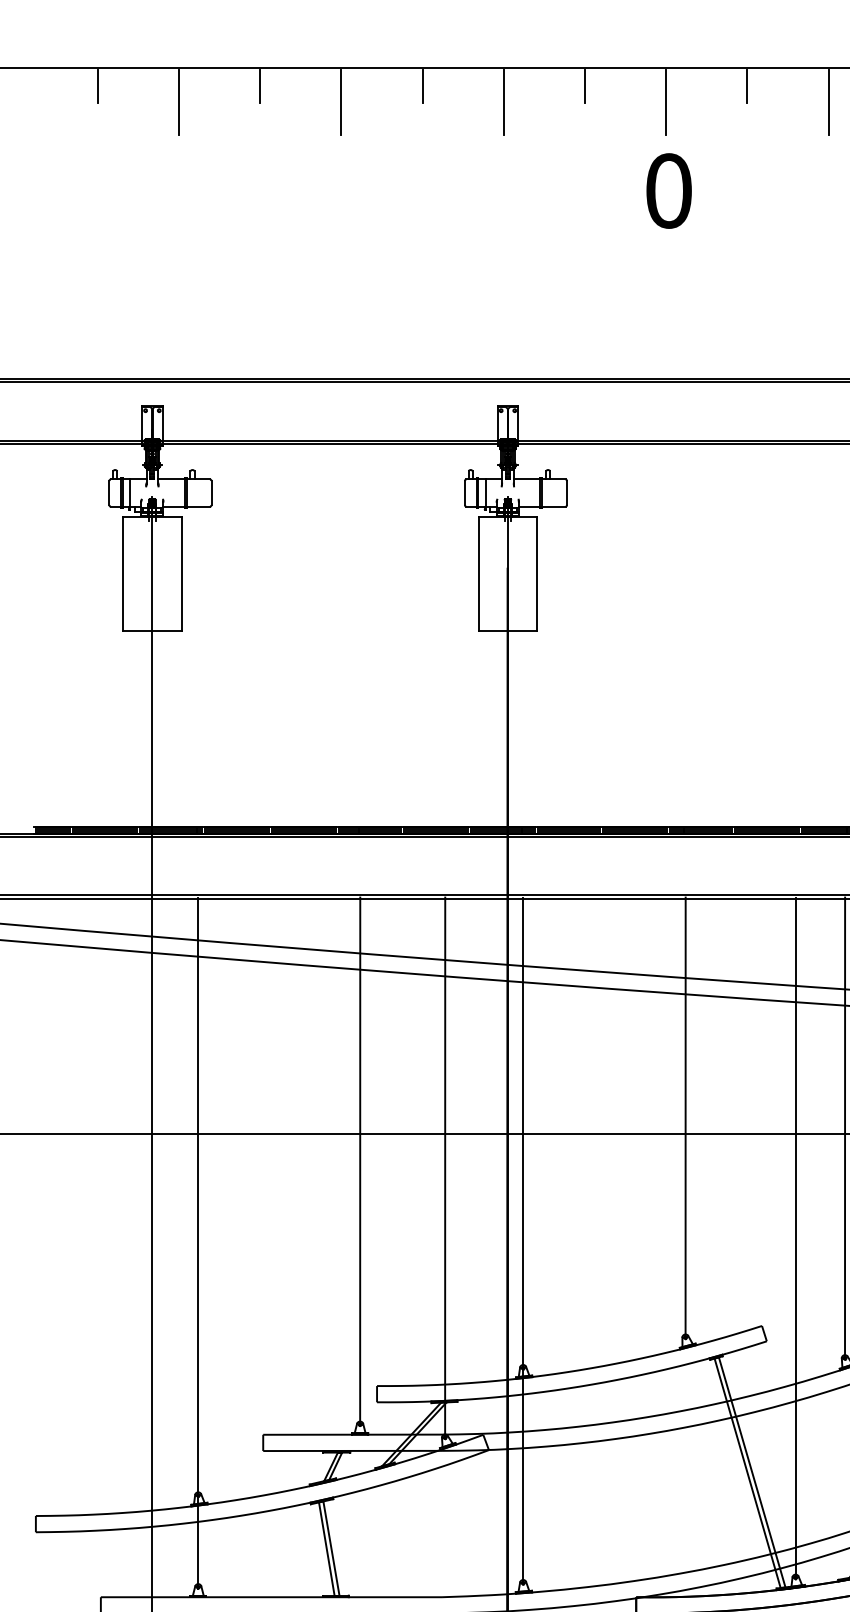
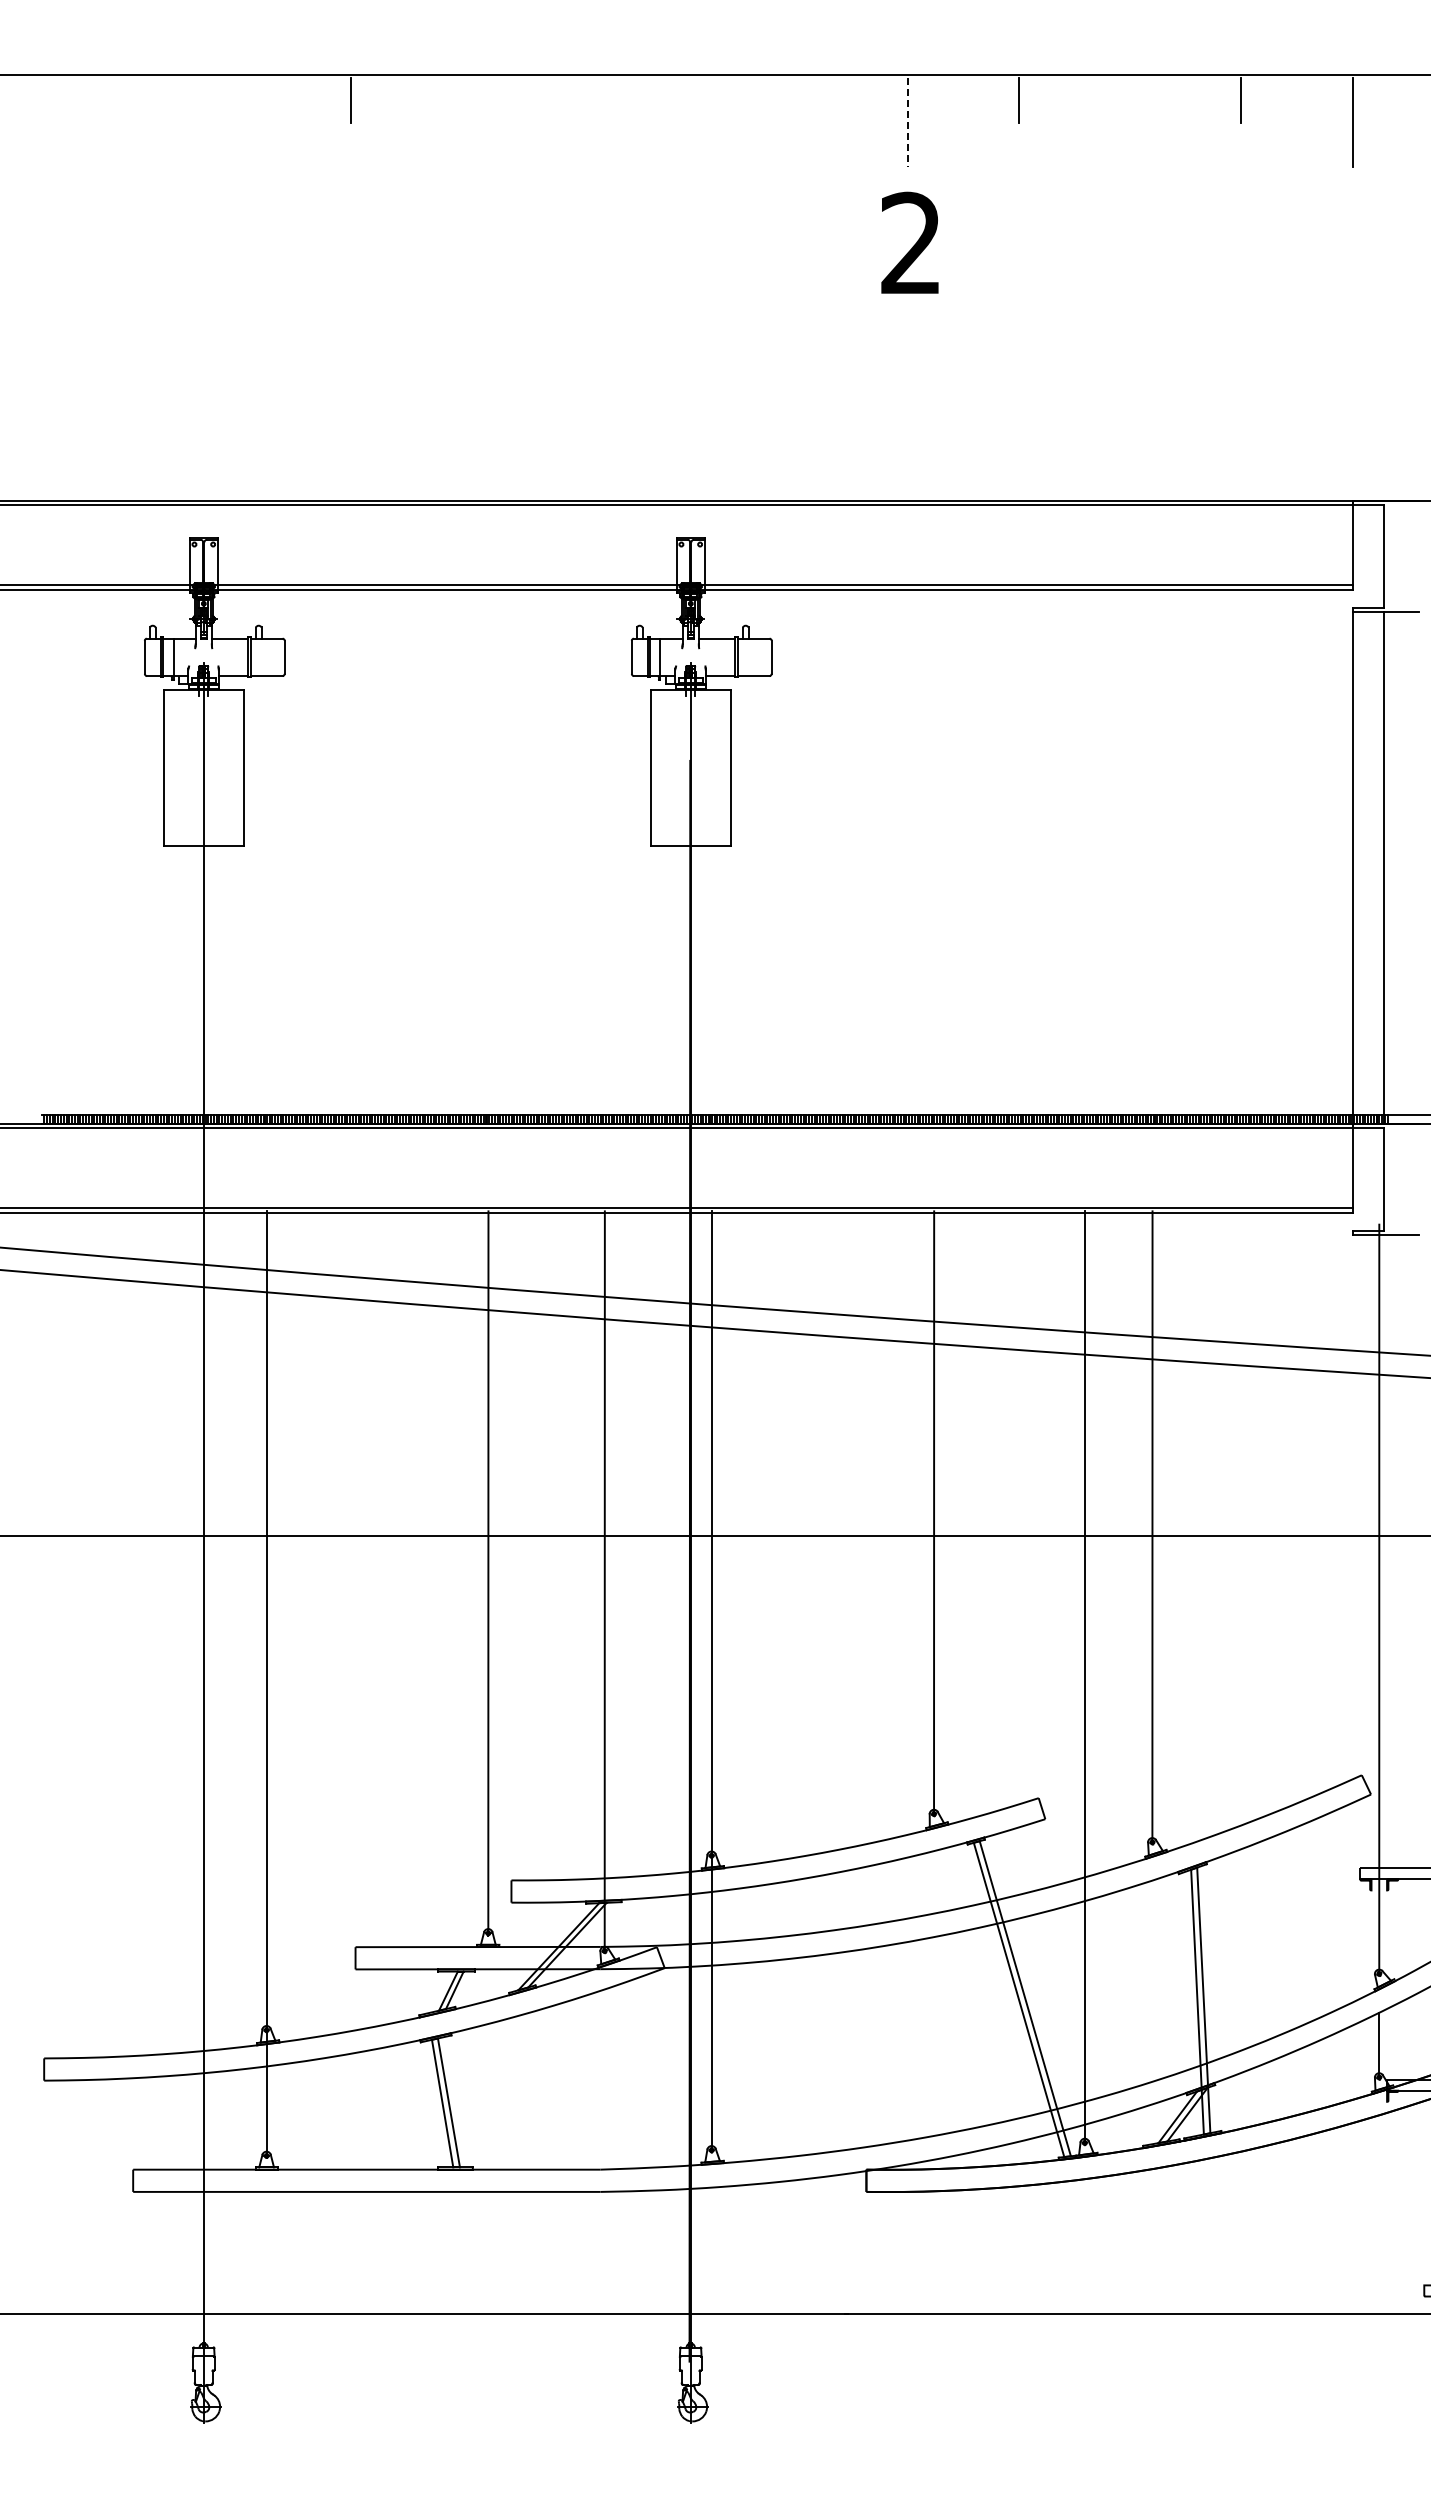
line: (97, 86) -> (128, 100), removed
line: (422, 86) -> (573, 100), removed
line: (585, 86) -> (796, 100), removed
line: (179, 102) -> (240, 122), removed
line: (341, 102) -> (462, 122), removed
line: (504, 102) -> (685, 122), removed
line: (666, 102) -> (907, 122), solid -> dashed
line: (829, 102) -> (1130, 122), removed
text: (669, 190) -> (911, 243), 0 -> 2

